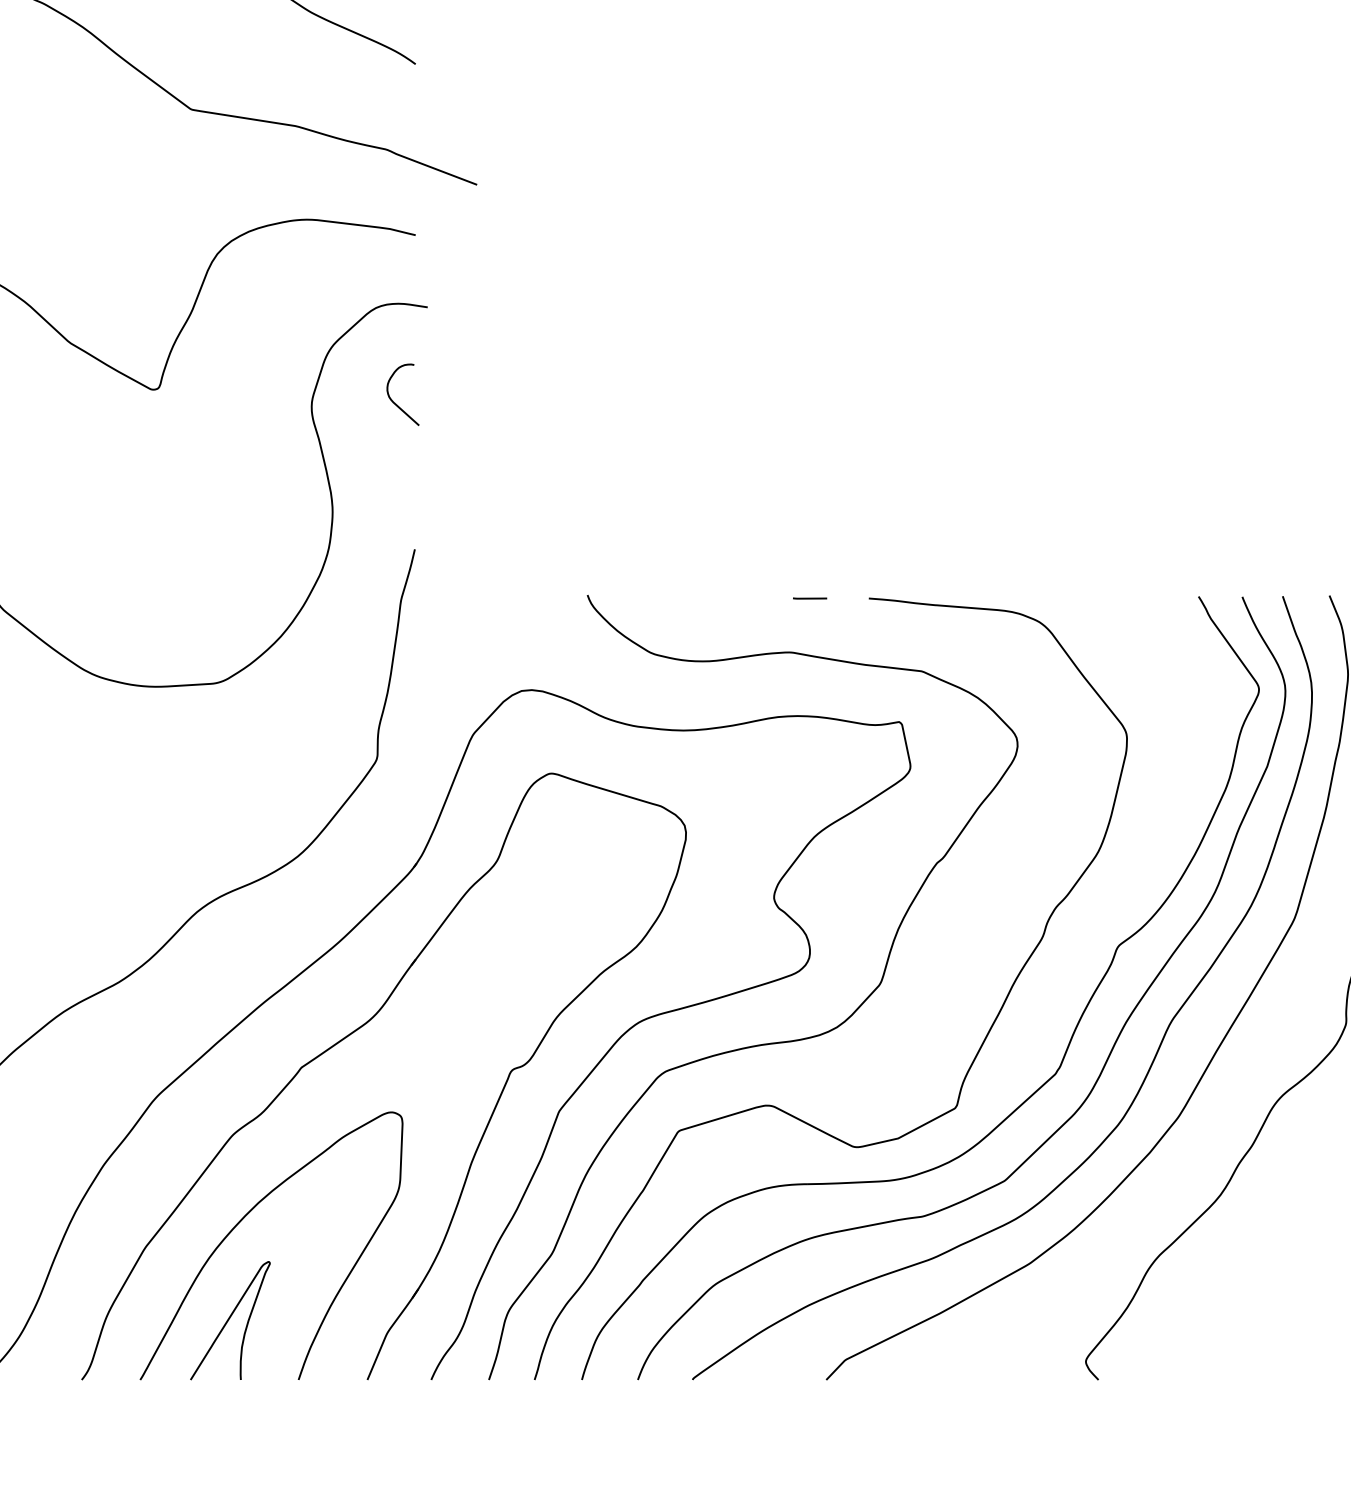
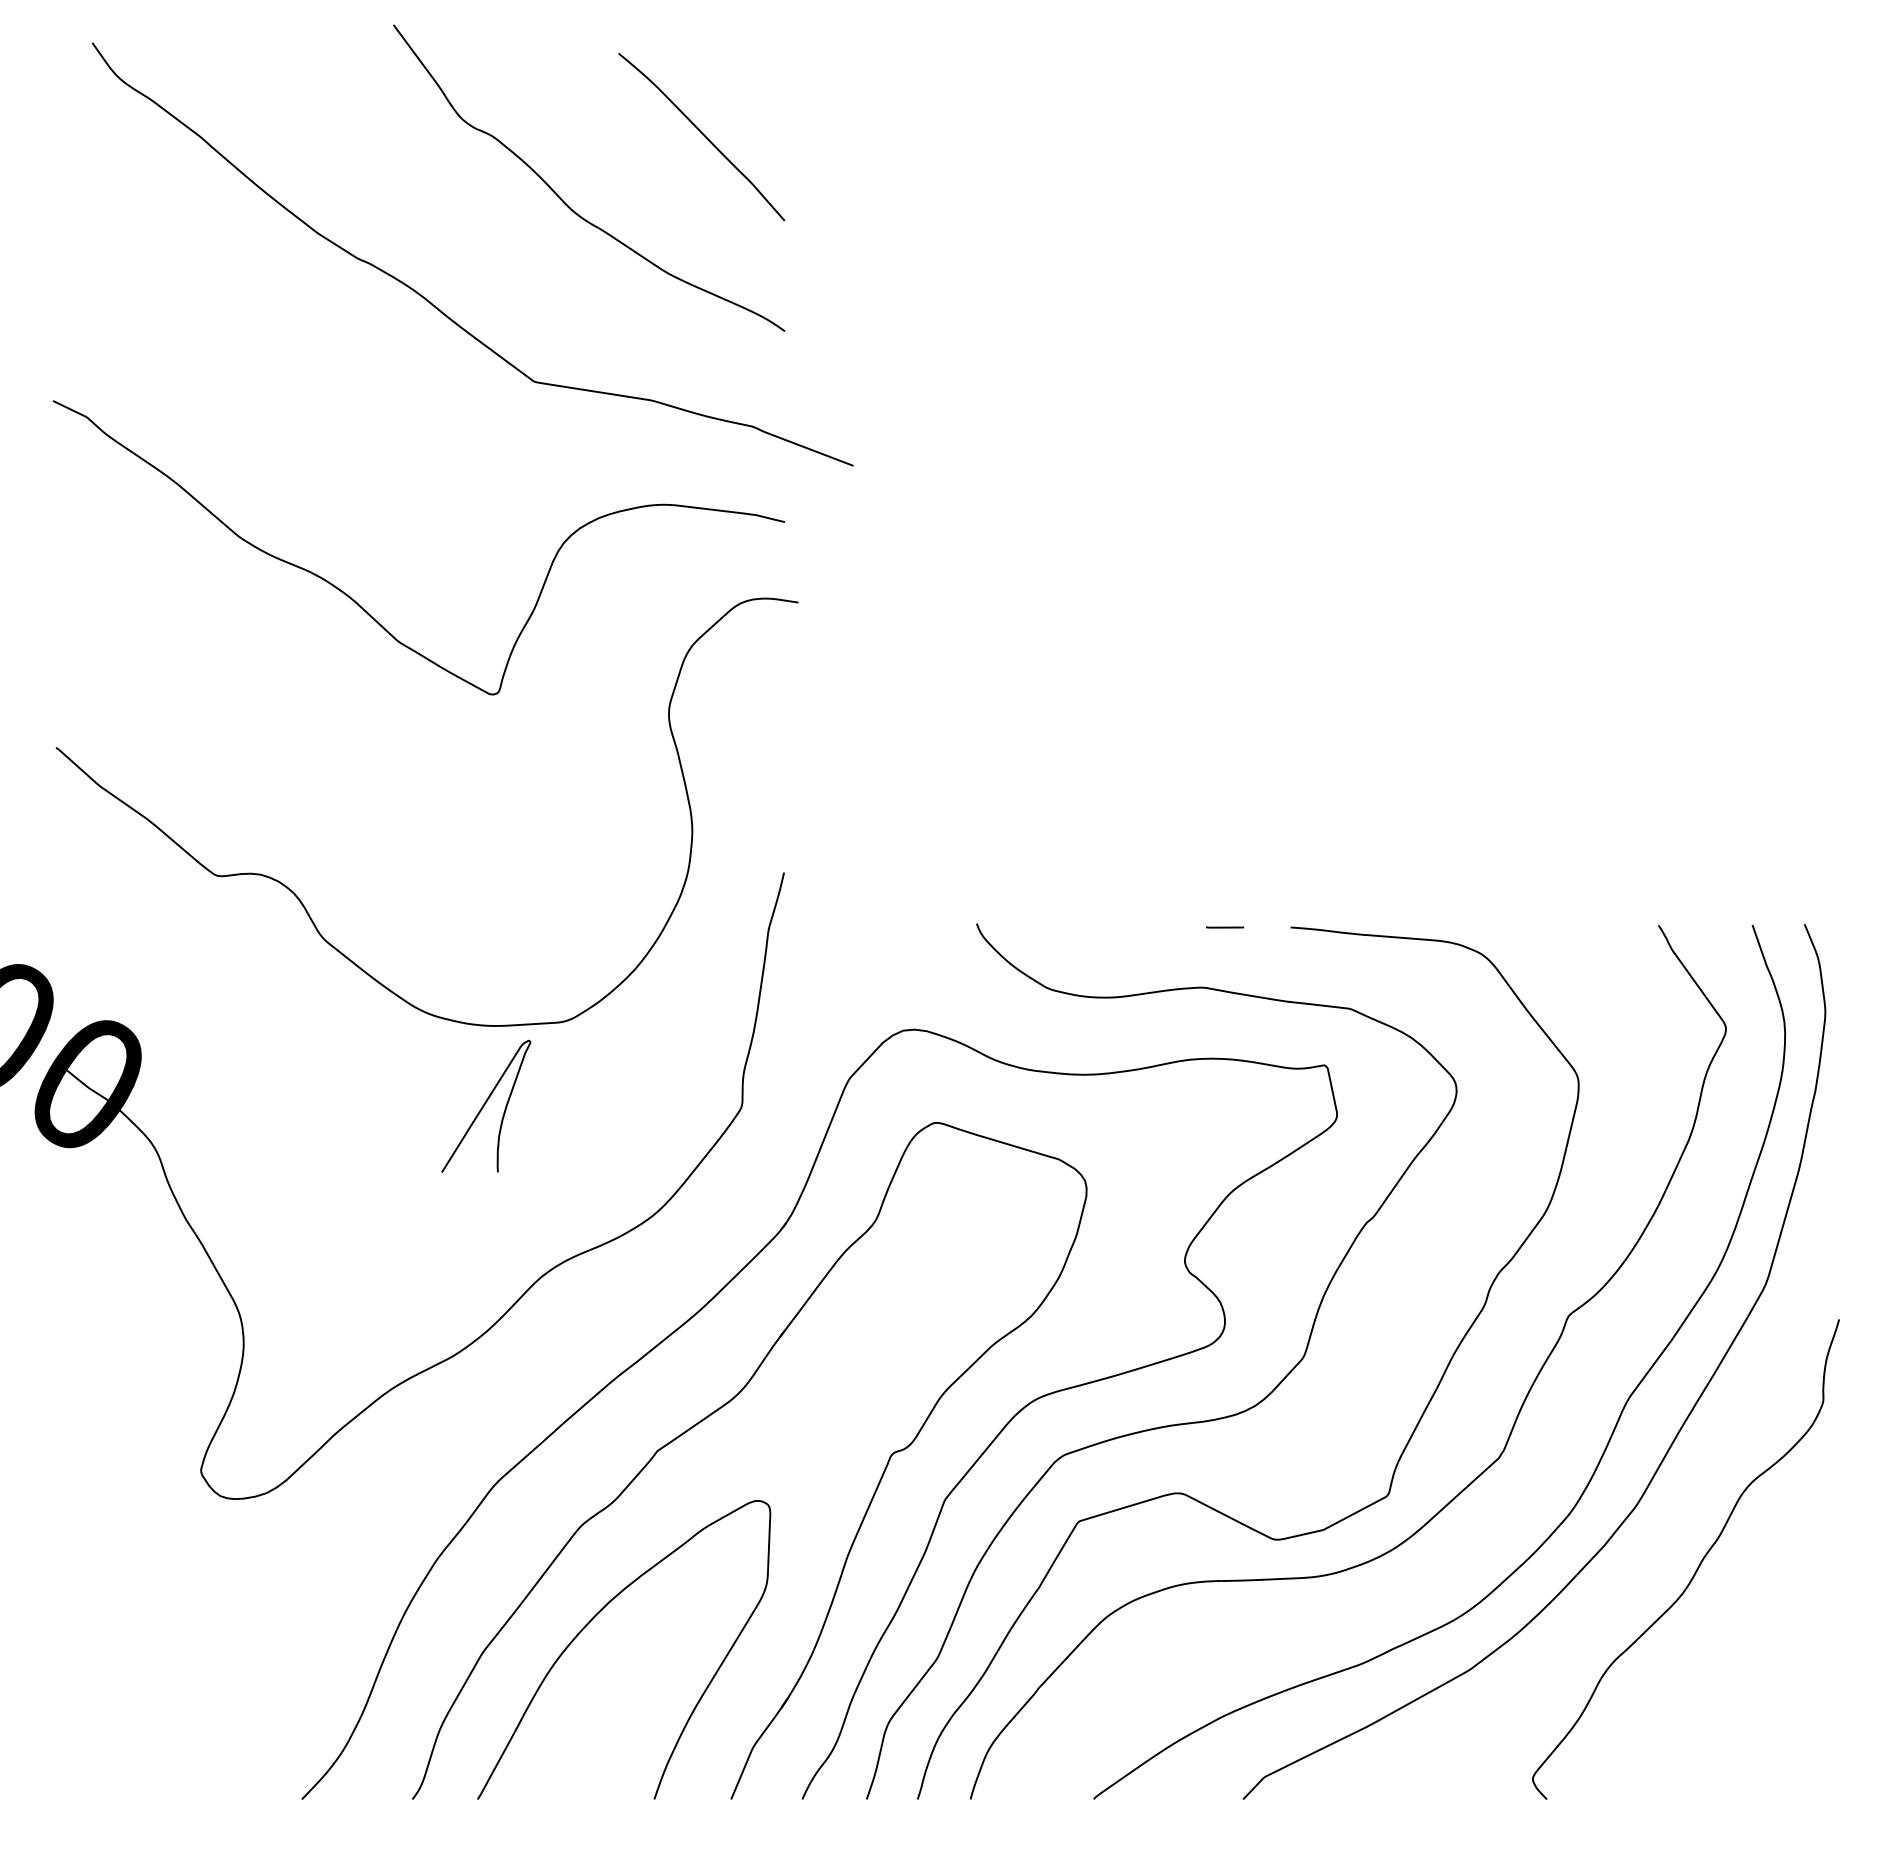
curve: (394, 402) -> (761, 708), removed
curve: (1108, 1053) -> (1558, 1435), removed
curve: (229, 1319) -> (485, 1104), moved

